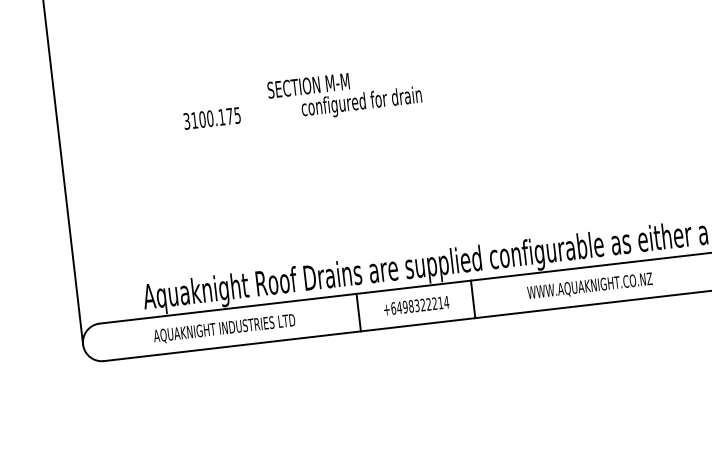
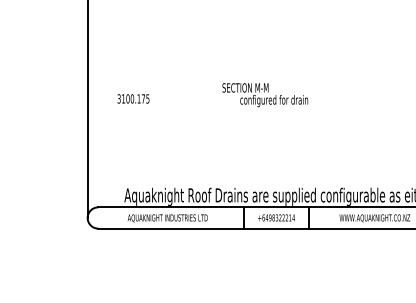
text: (345, 95) -> (265, 95), moved
text: (212, 117) -> (133, 98), moved

